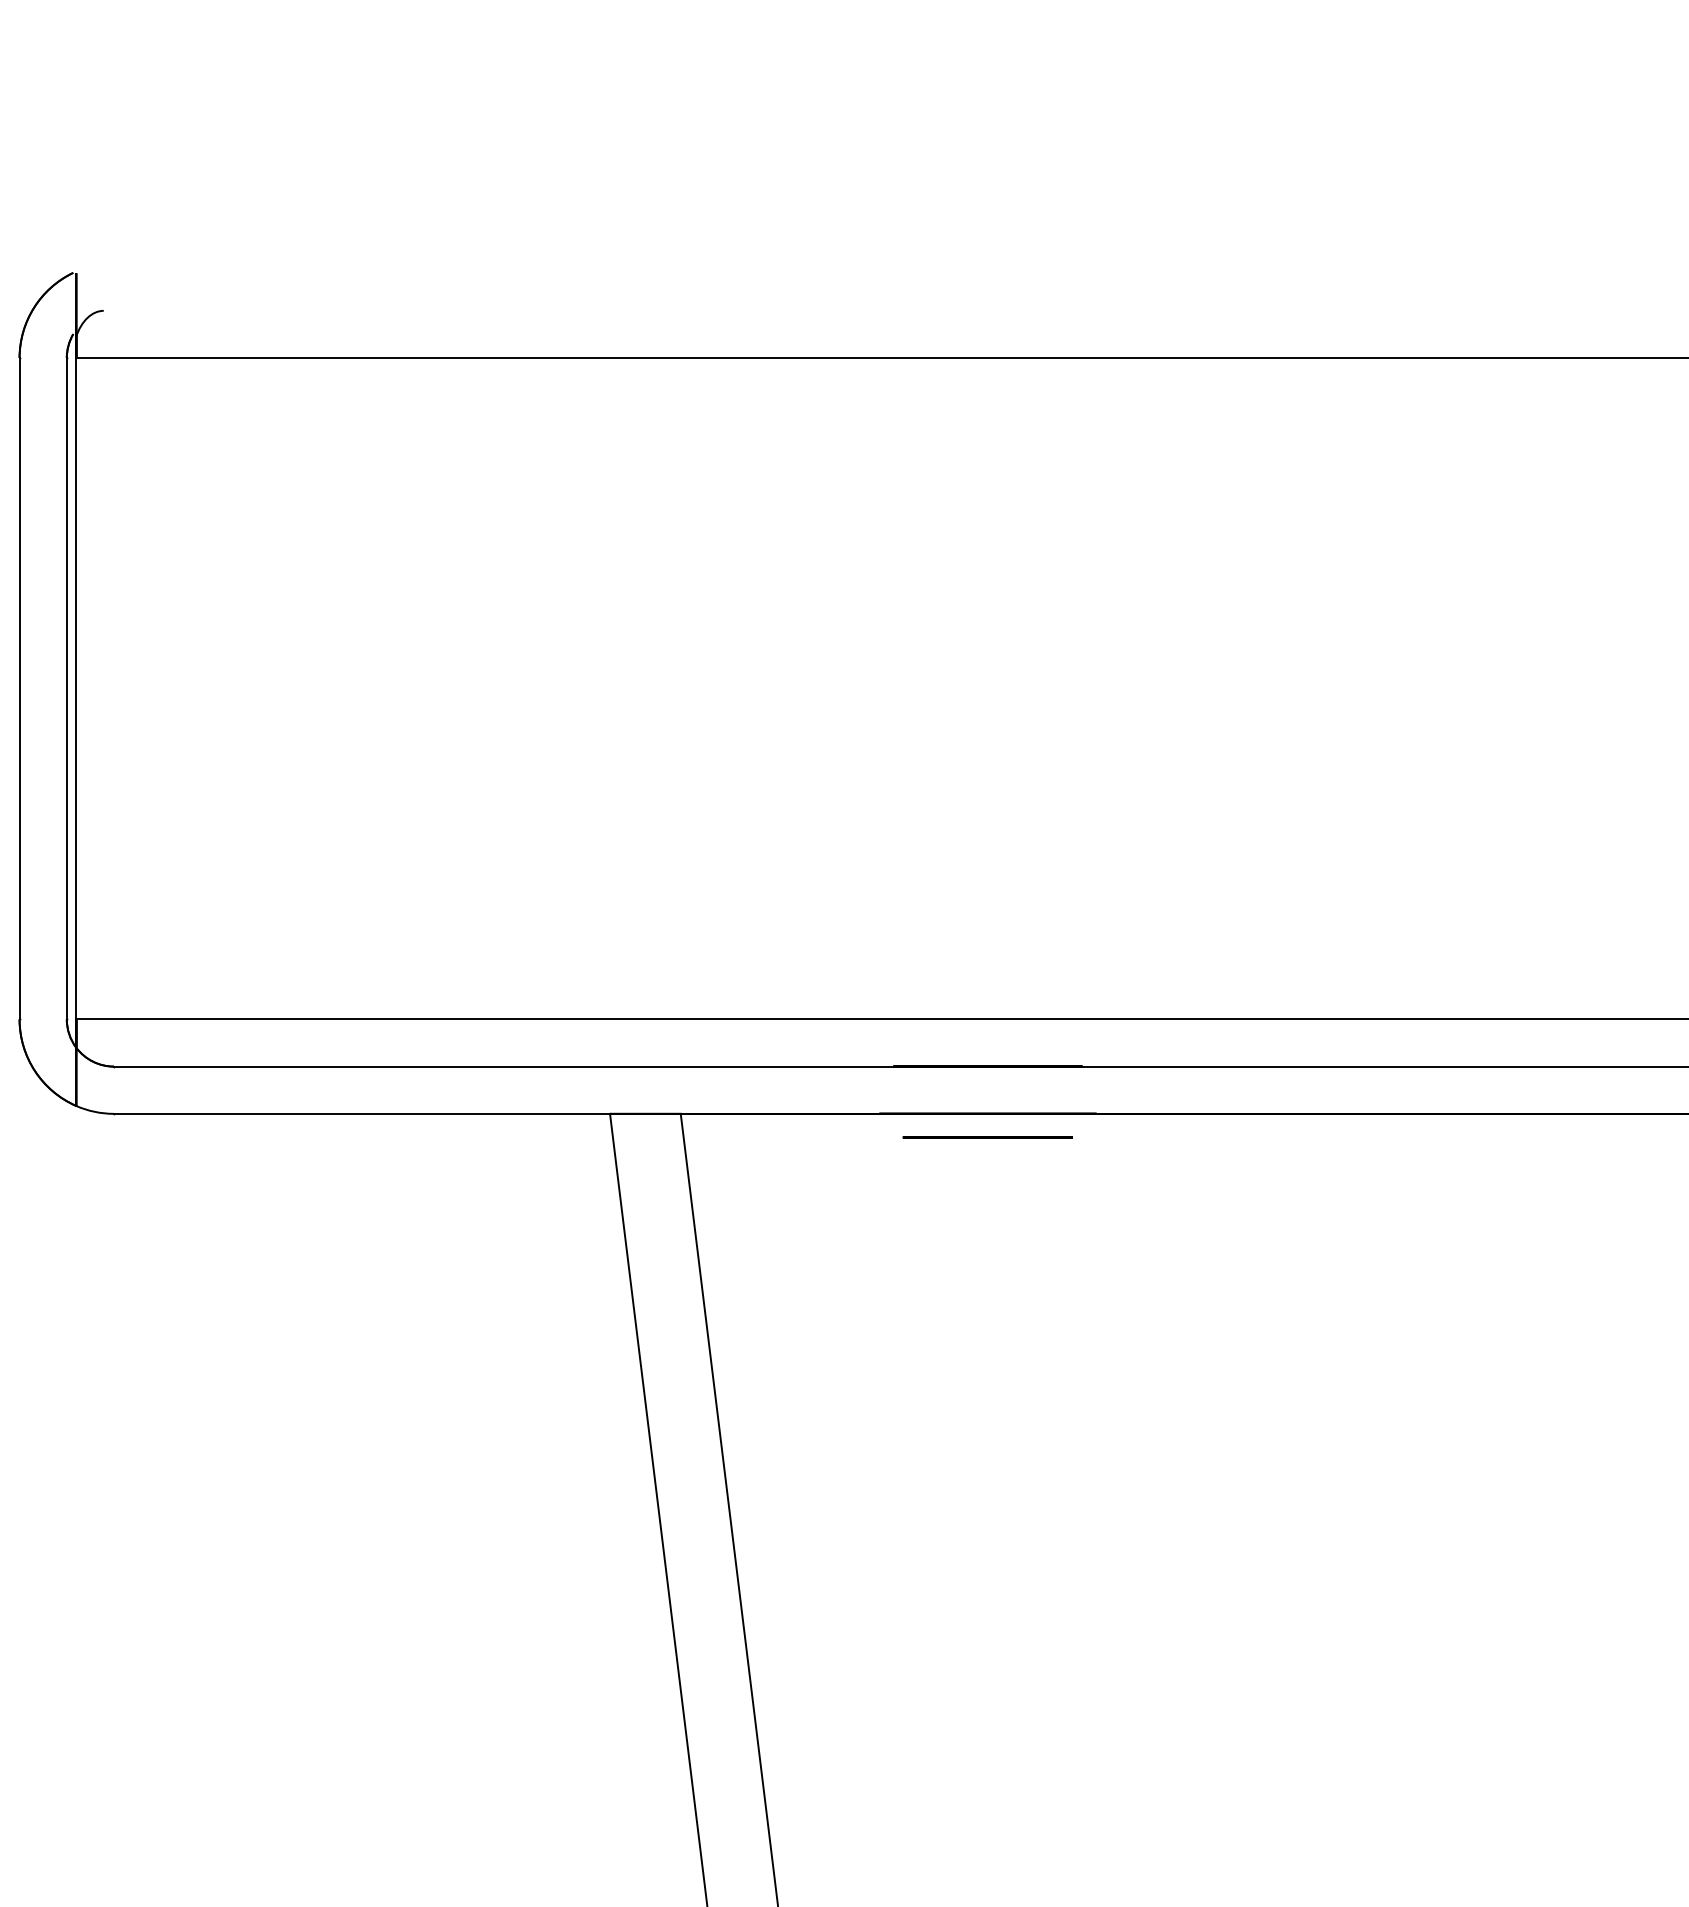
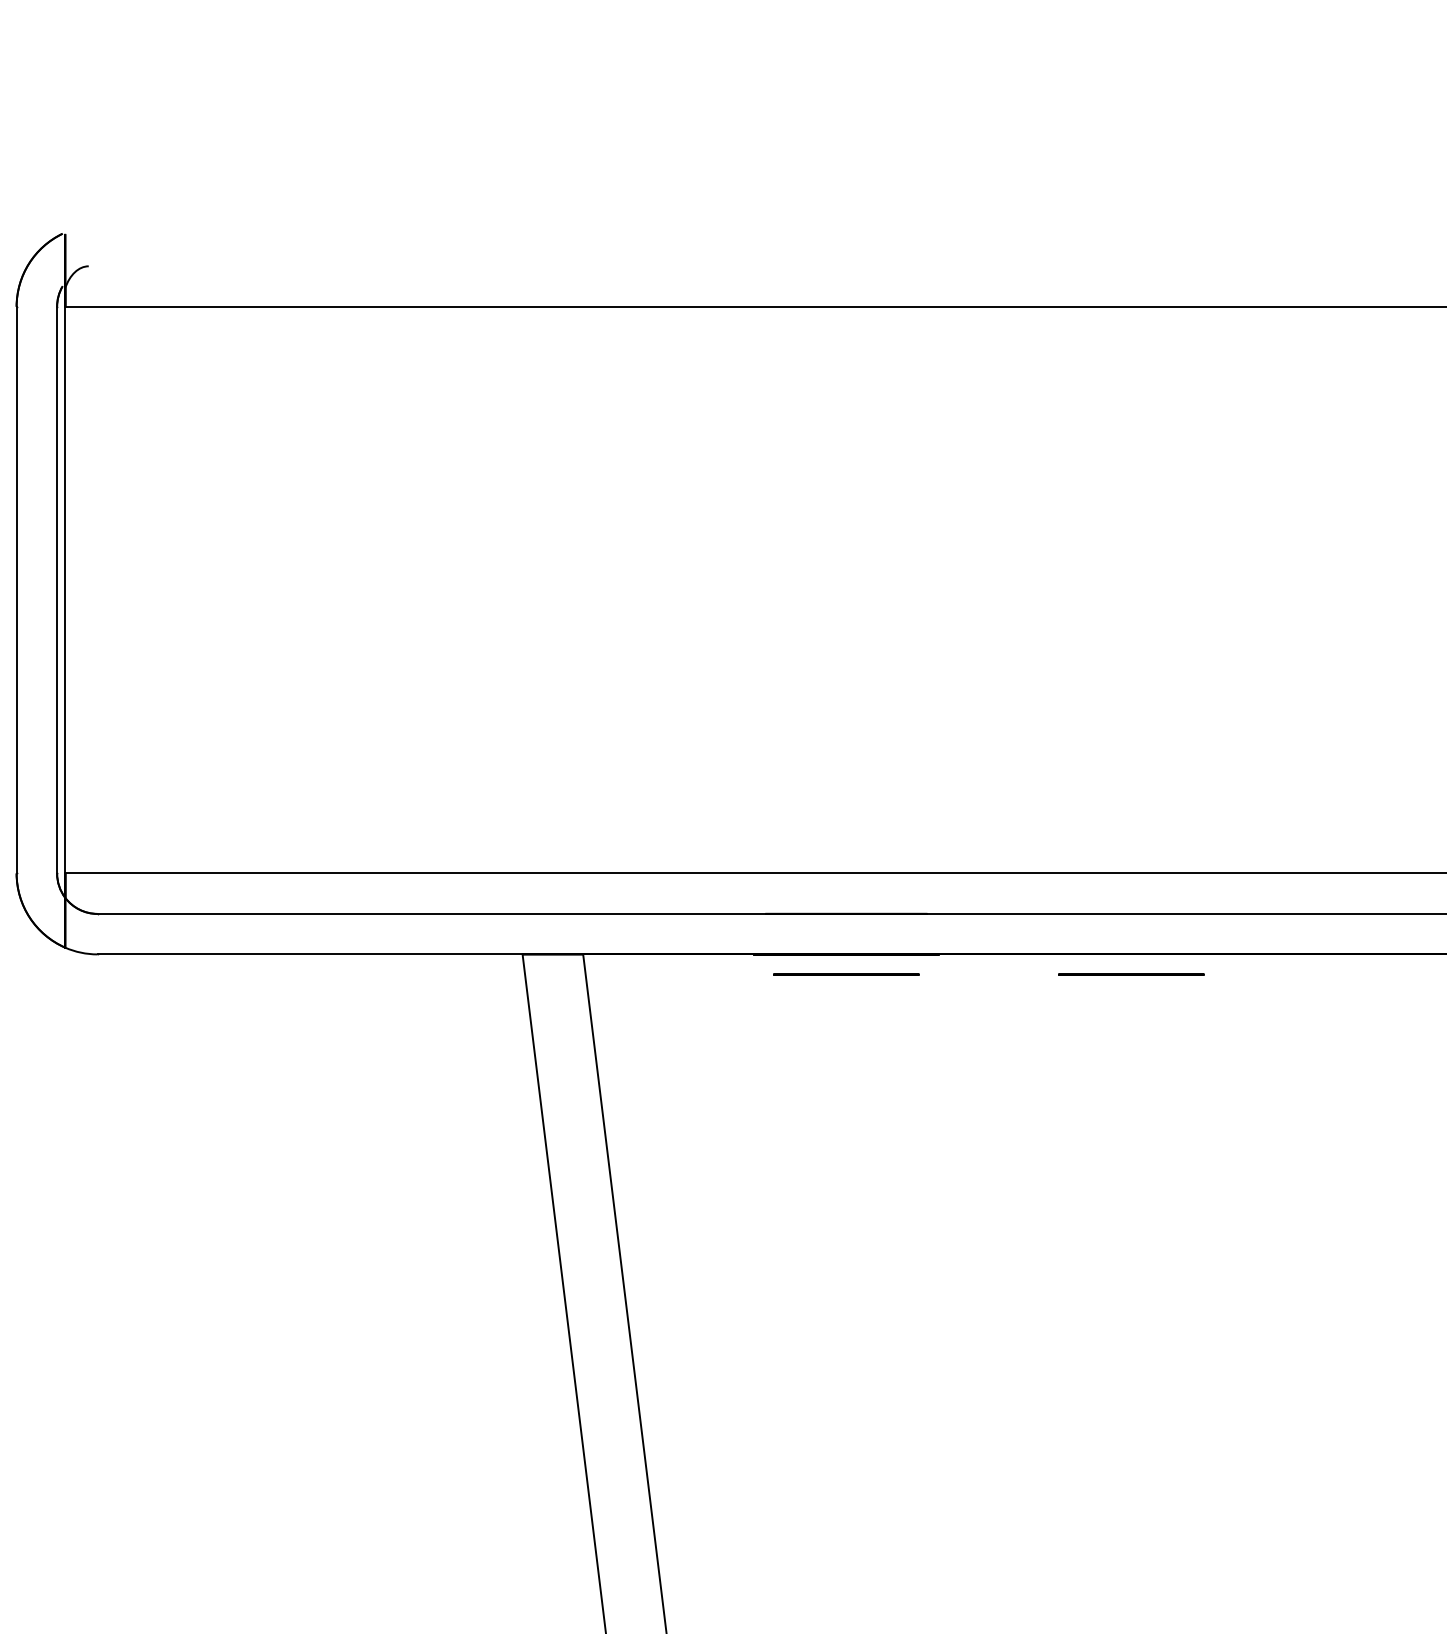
line: (1320, 1137) -> (1131, 974), added

